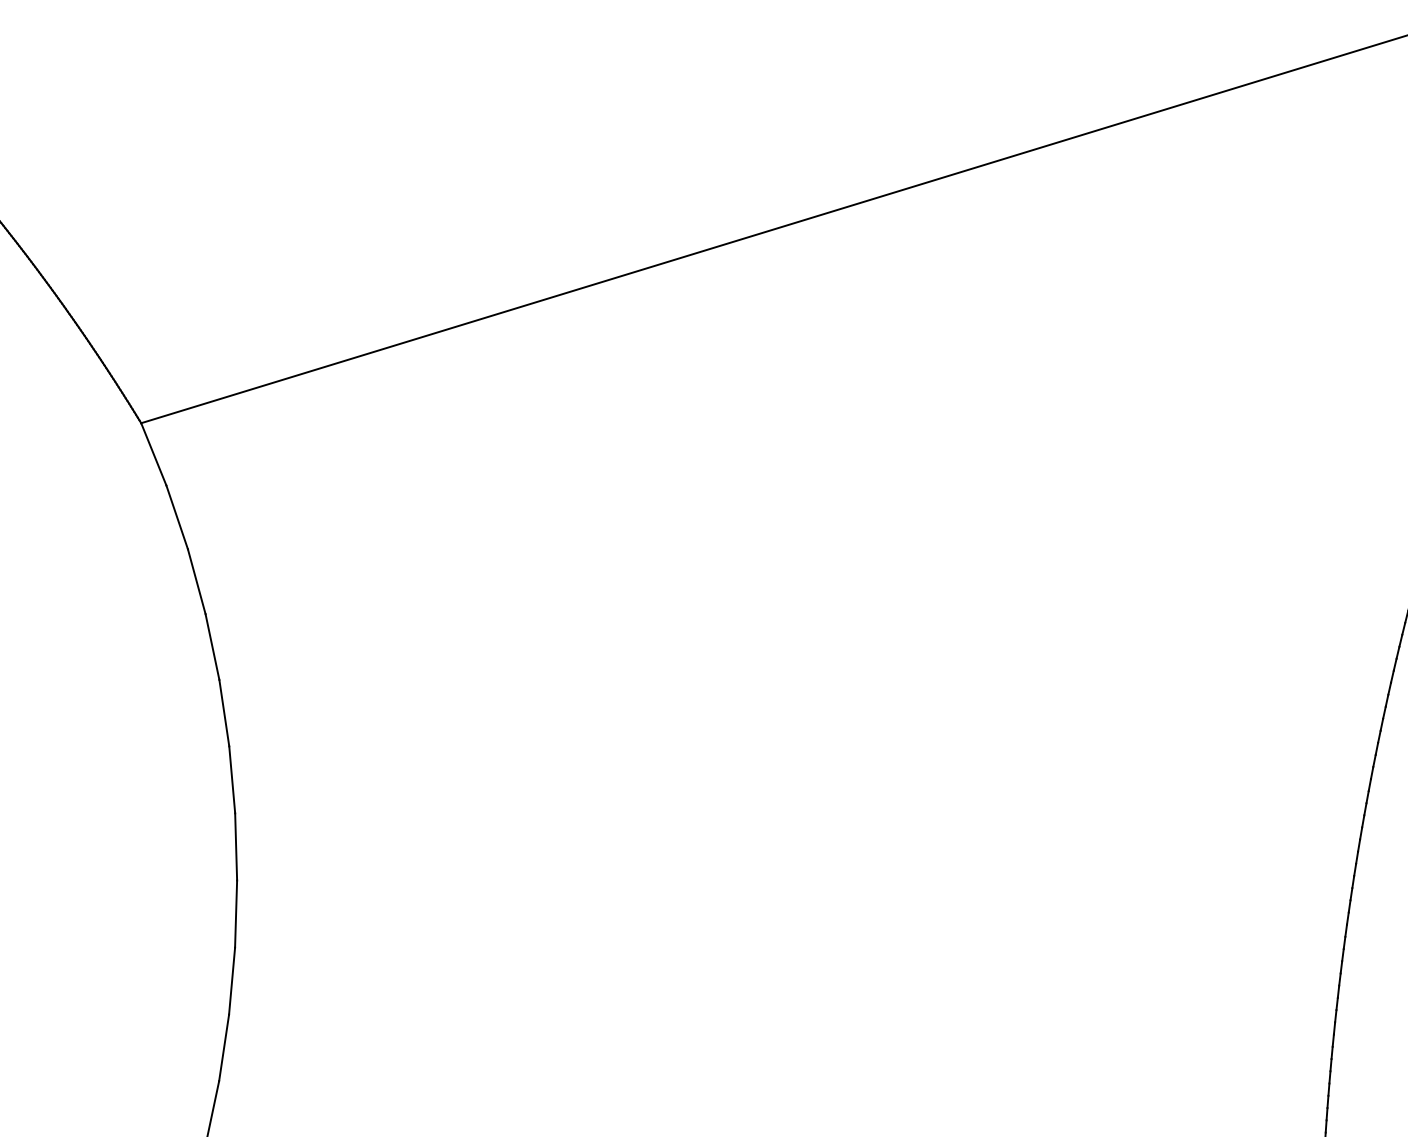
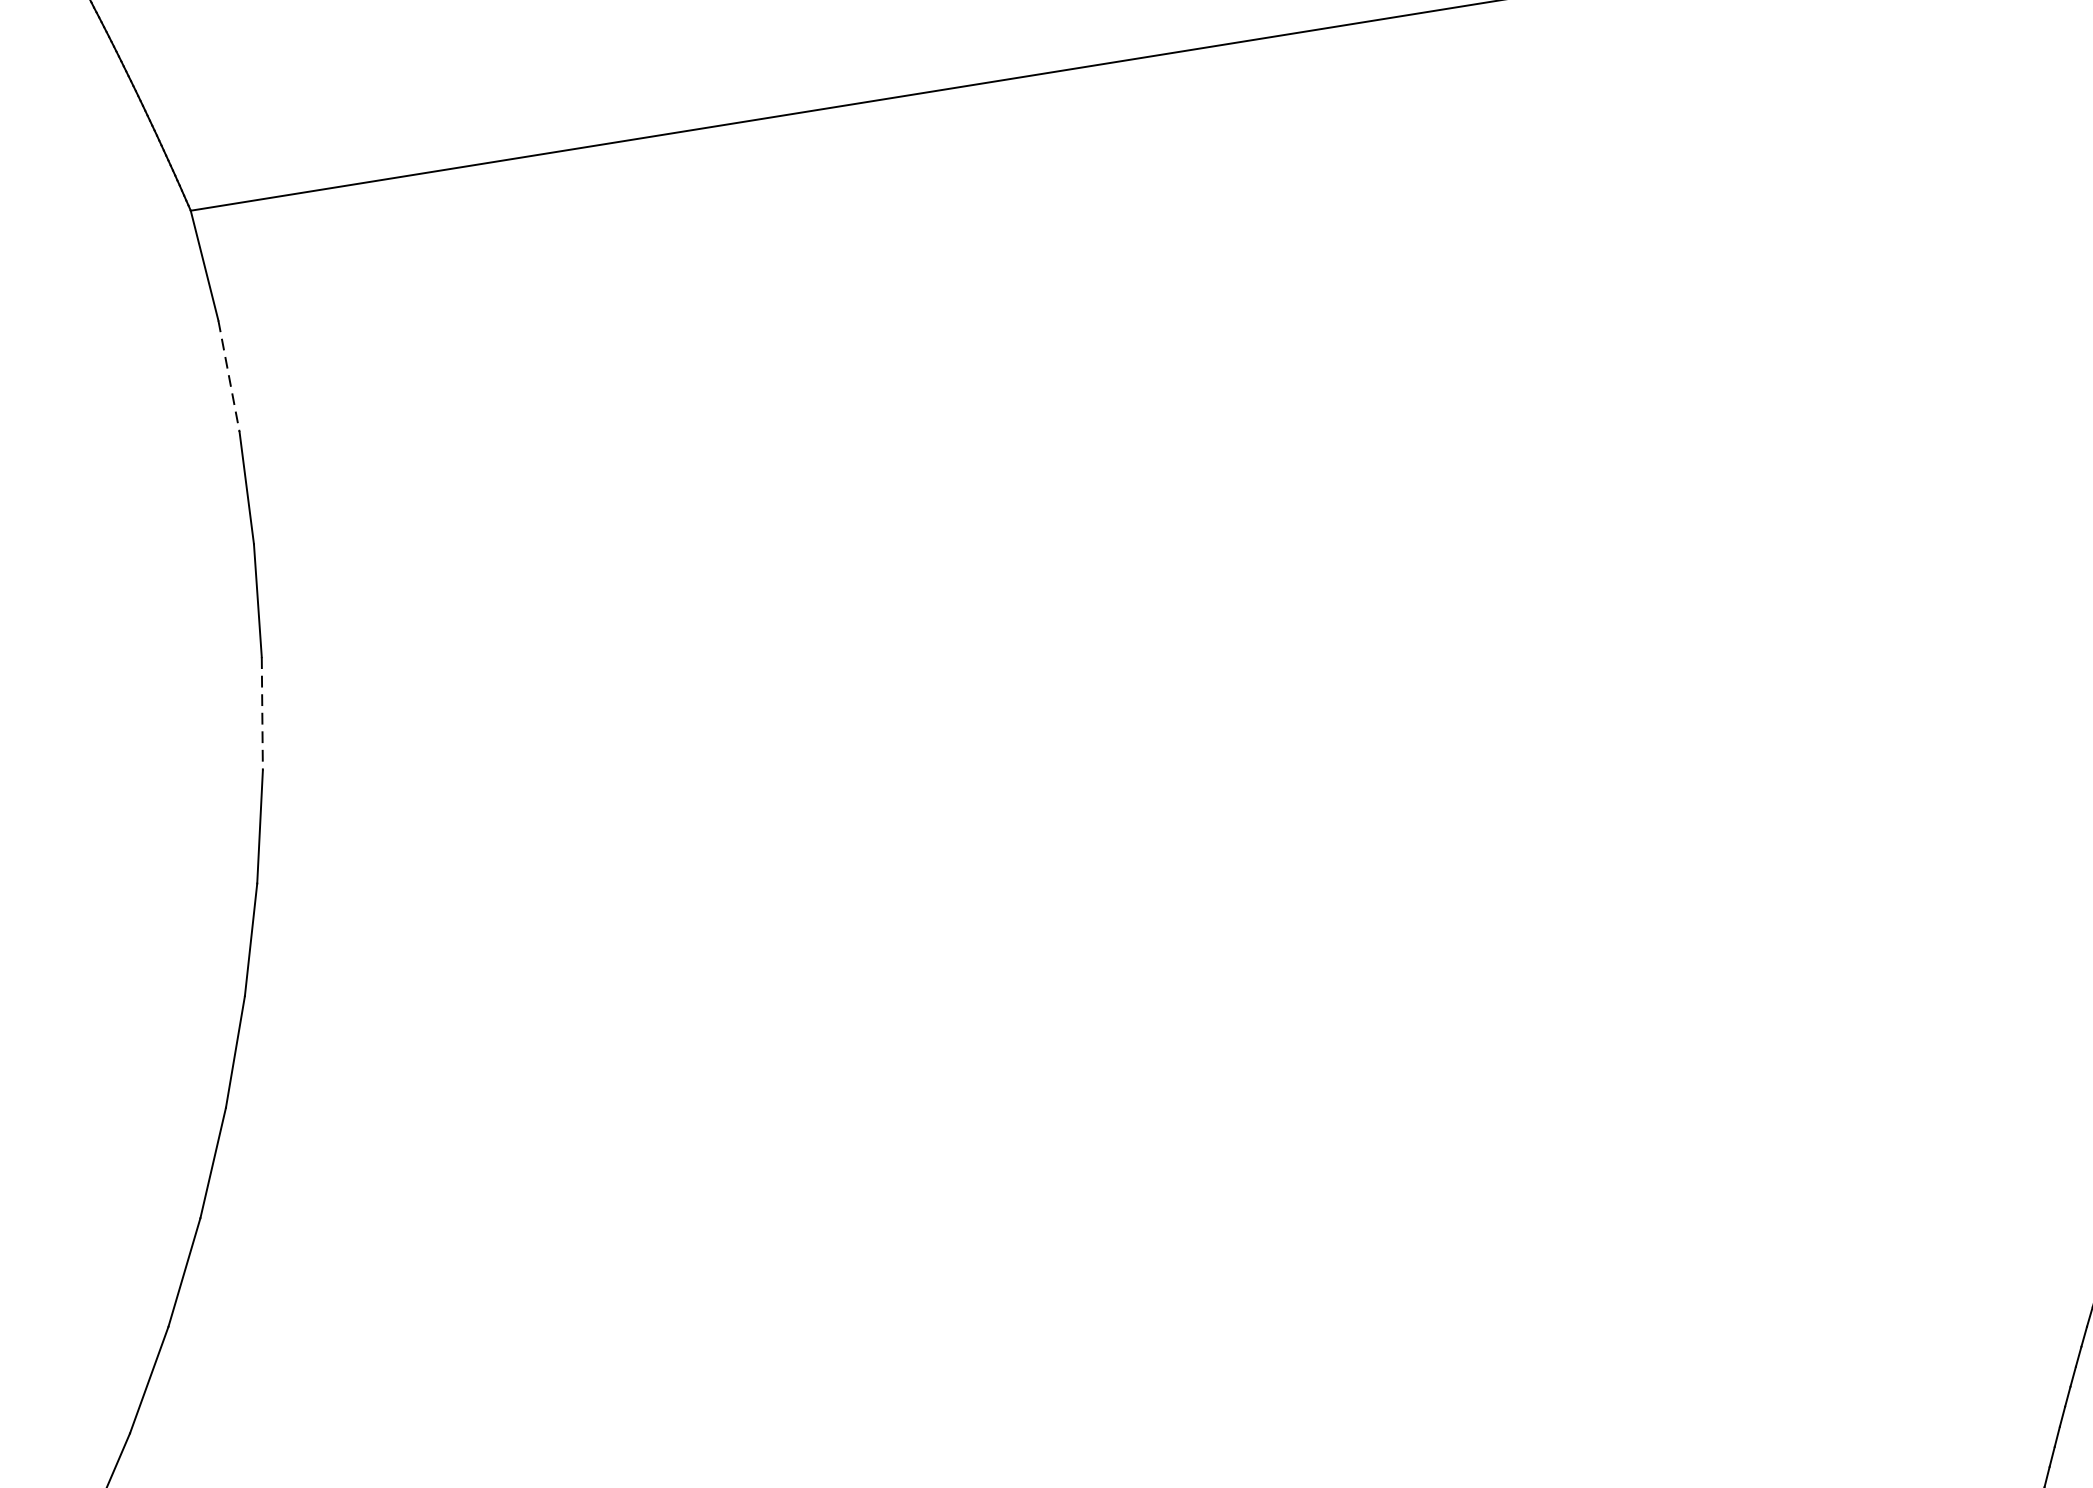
line: (177, 517) -> (229, 376), solid -> dashed
line: (224, 713) -> (262, 714), solid -> dashed

